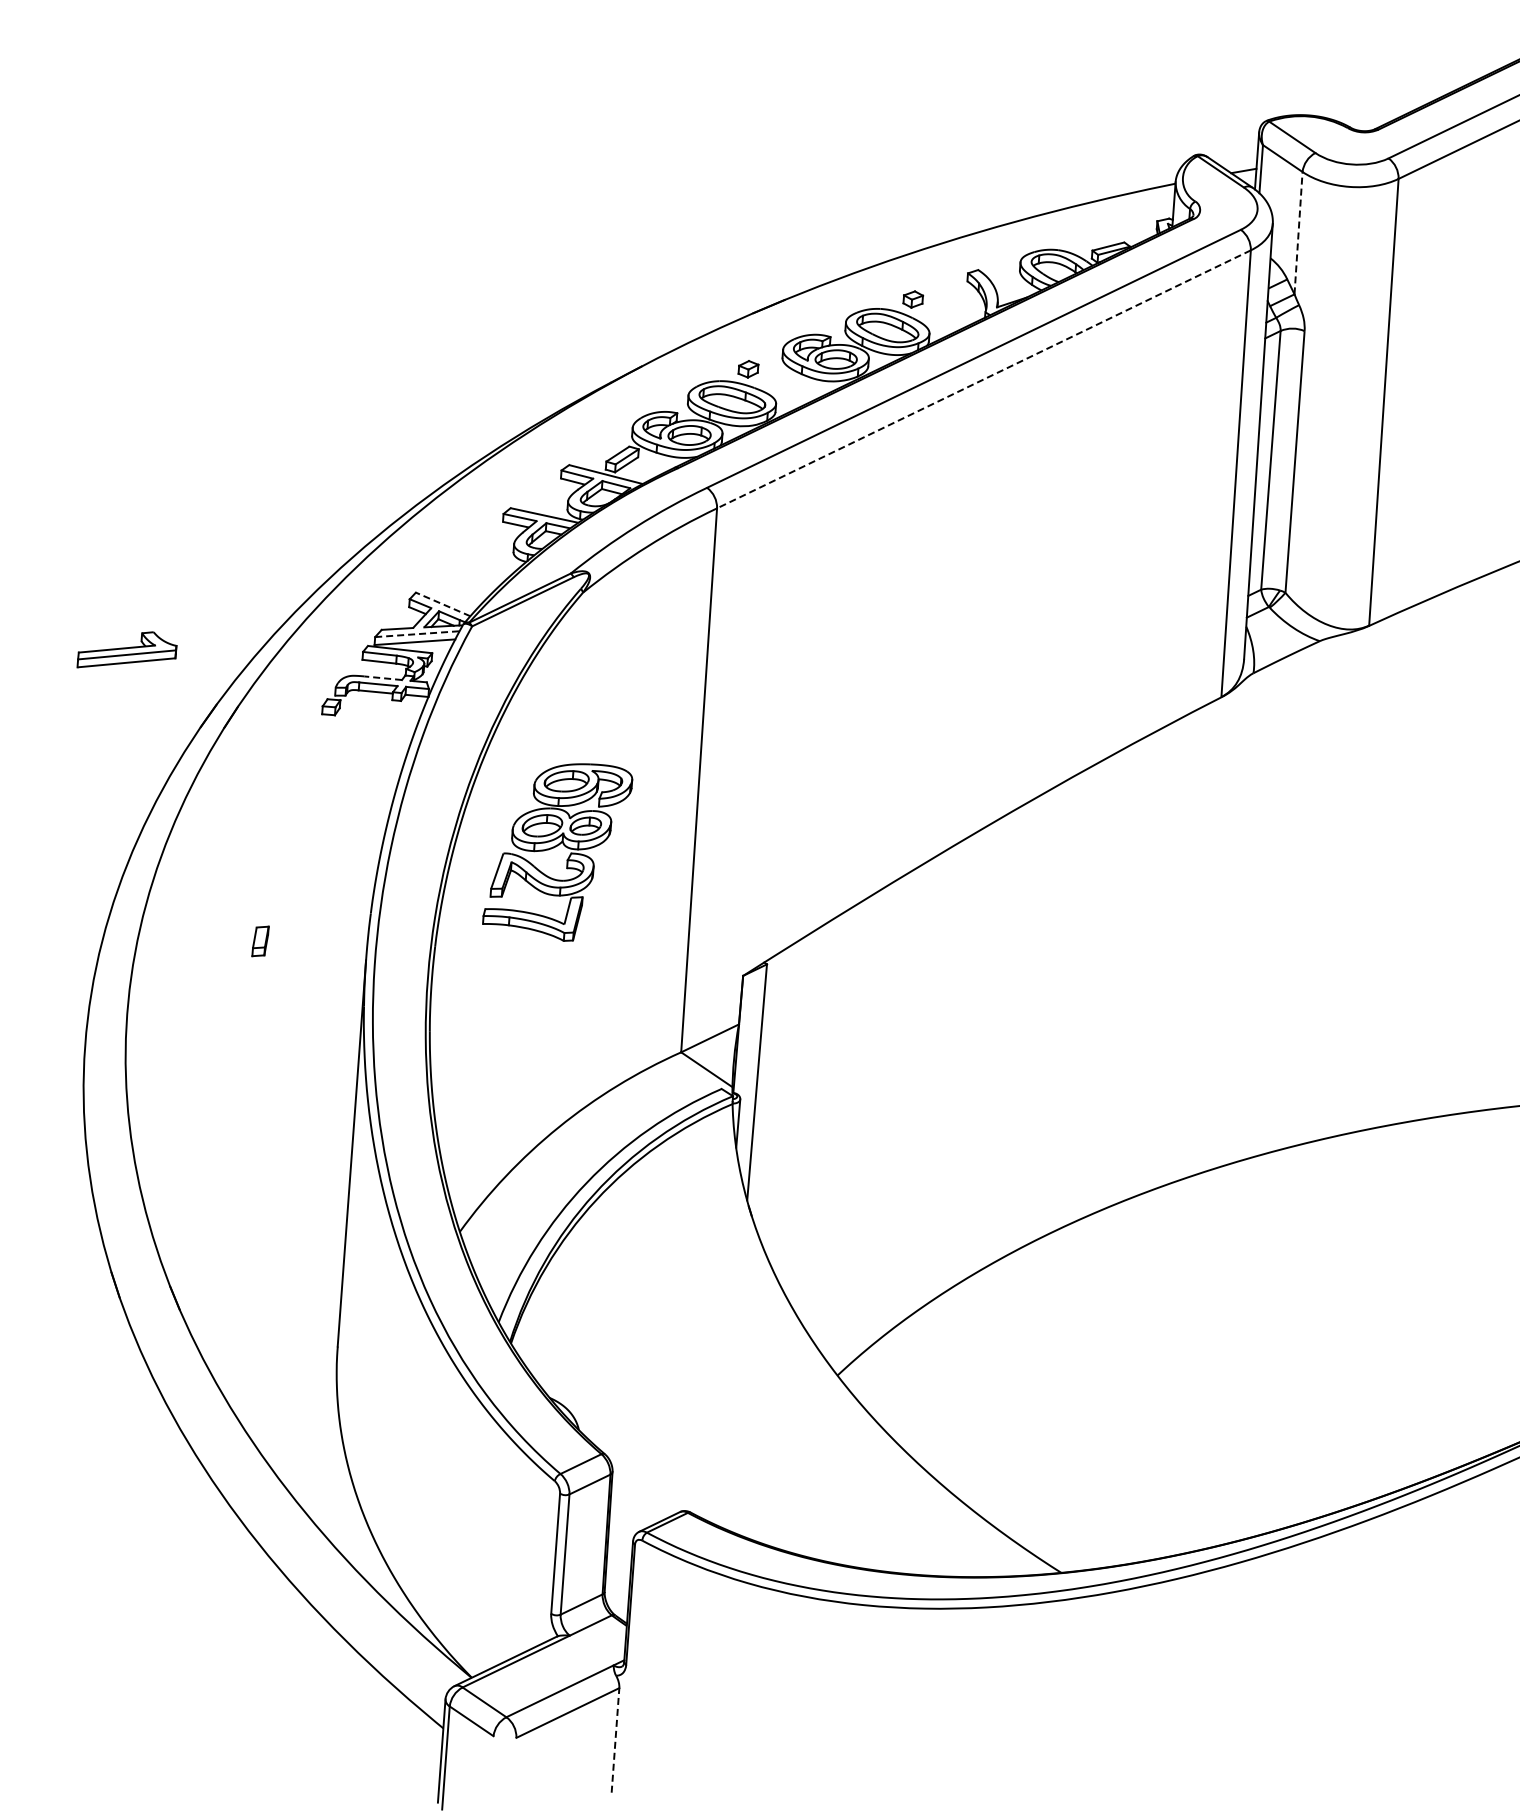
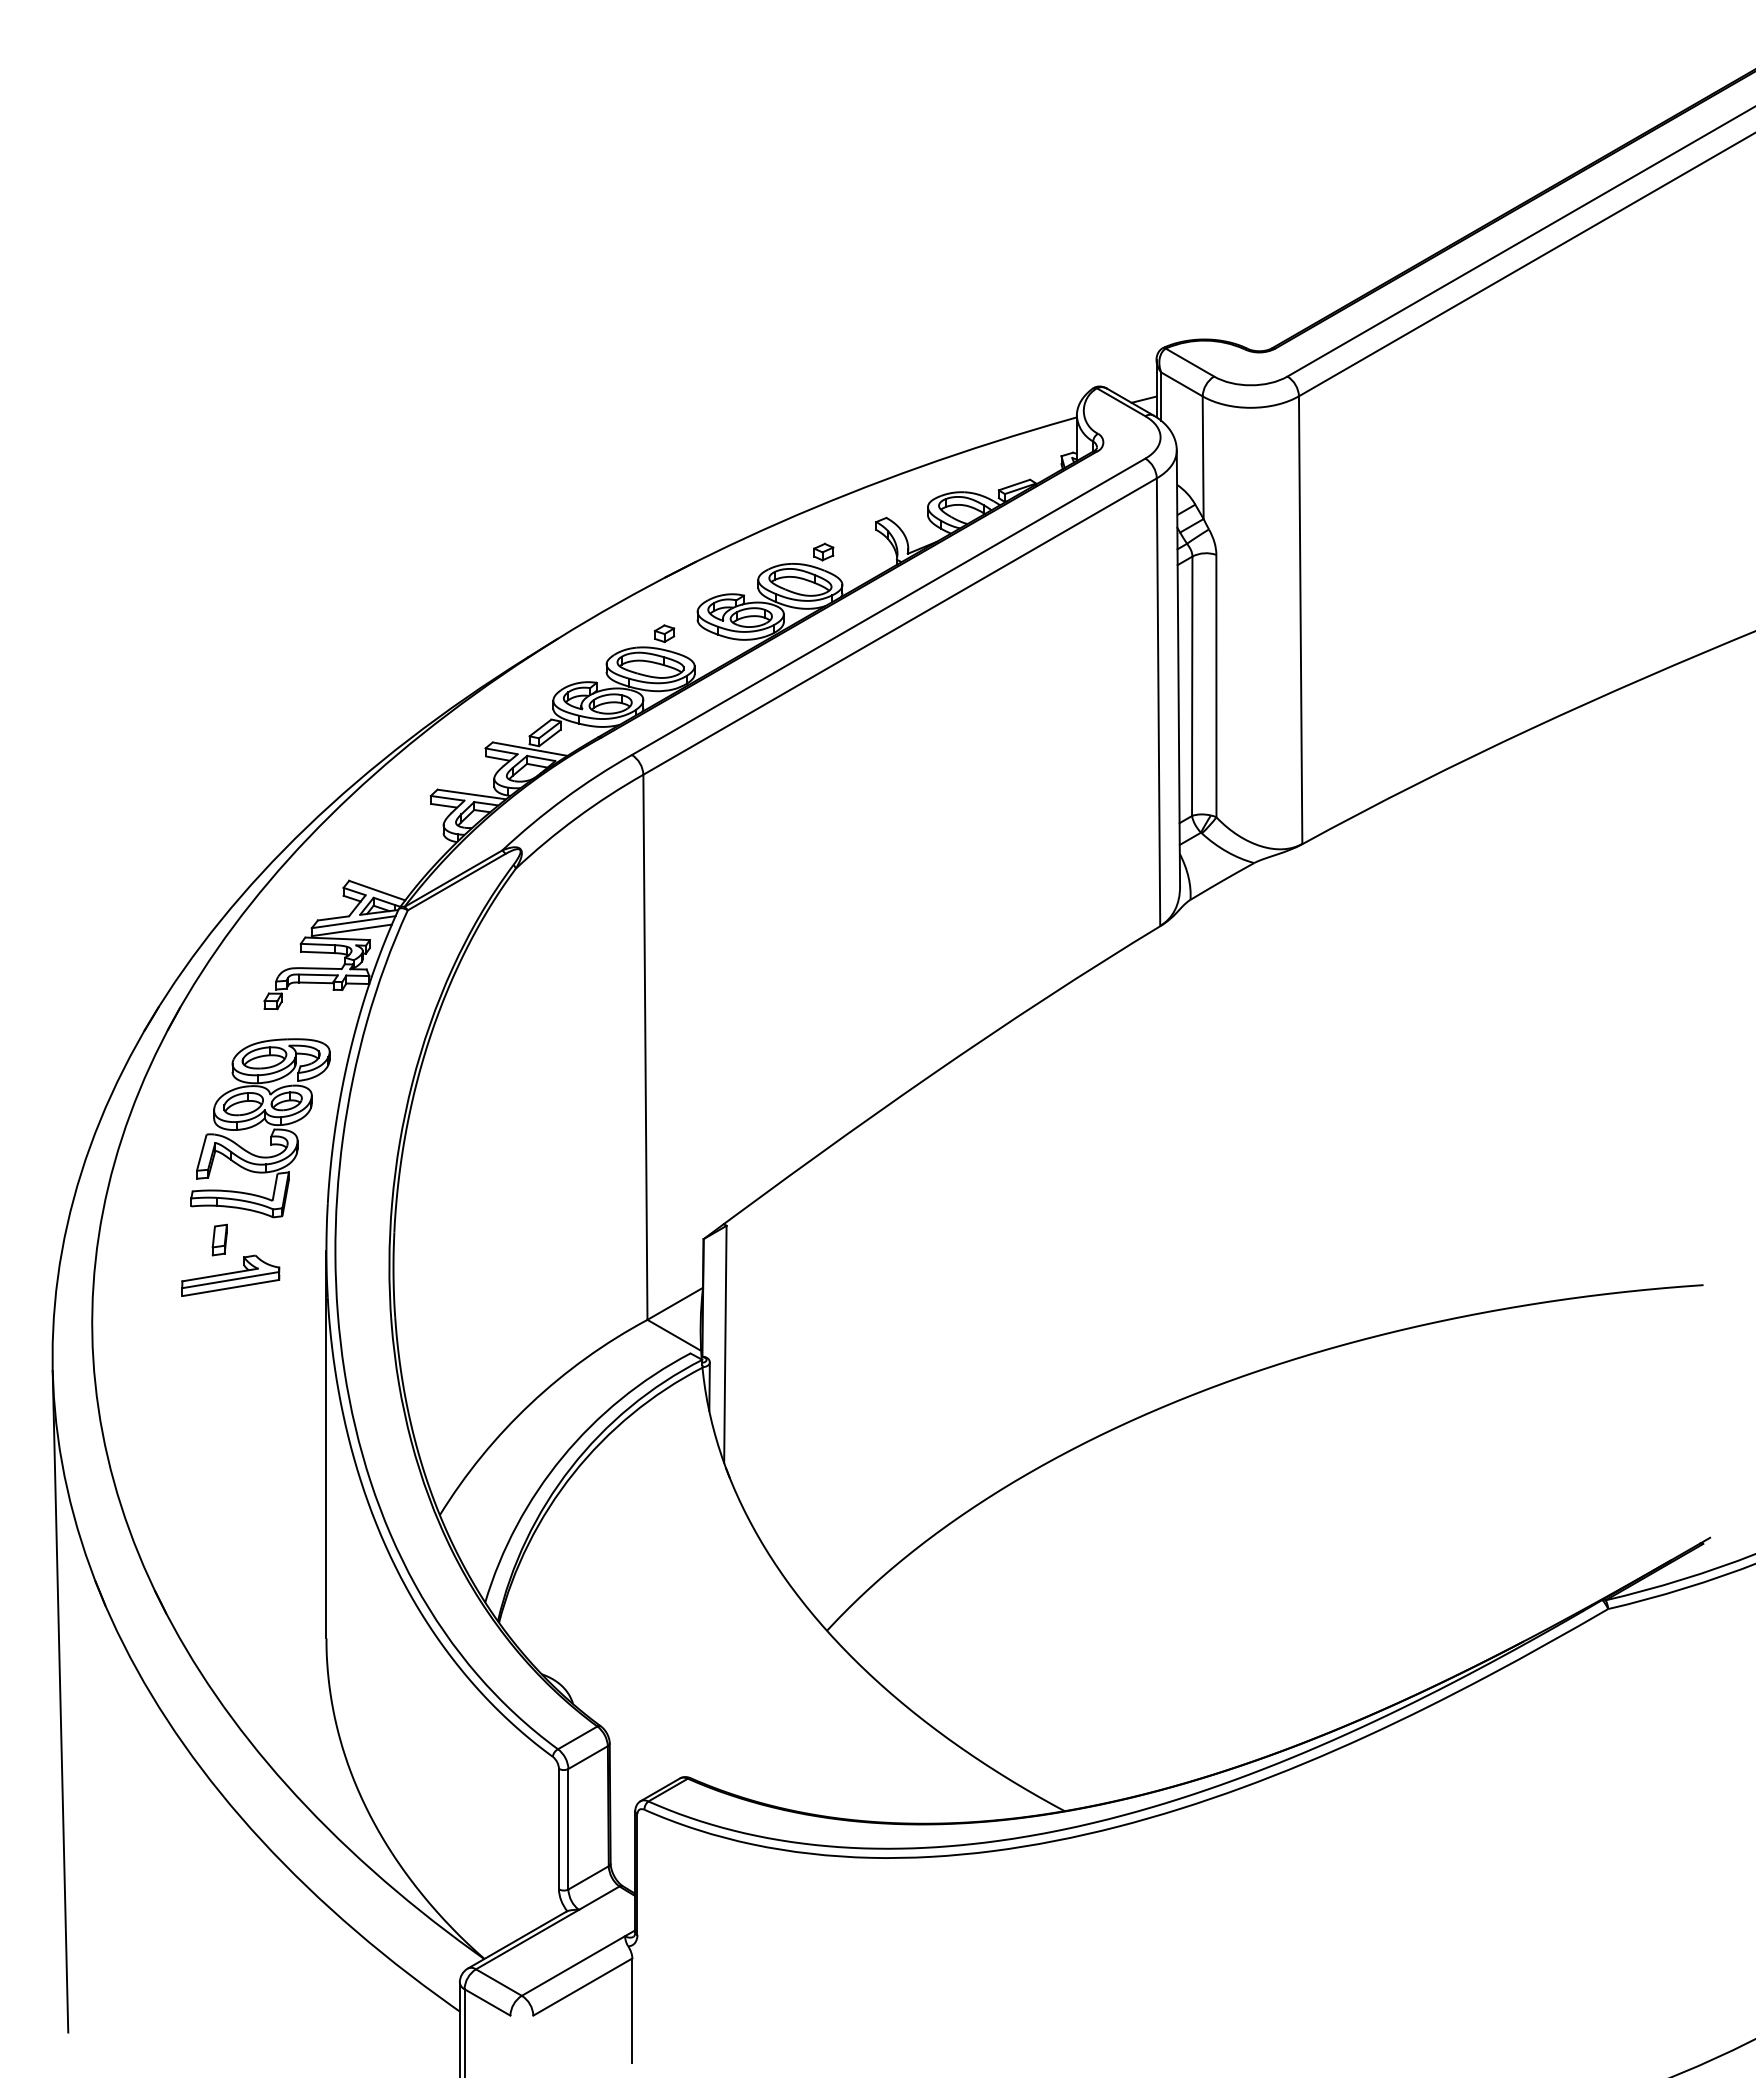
line: (1298, 232) -> (1203, 457), dashed -> solid
line: (983, 379) -> (899, 626), dashed -> solid
line: (443, 604) -> (377, 890), dashed -> solid
line: (418, 634) -> (354, 922), dashed -> solid
part: (127, 650) -> (230, 1275), moved
line: (382, 678) -> (322, 968), dashed -> solid
part: (557, 851) -> (260, 1128), moved
line: (67, 1389) -> (60, 1701), added
line: (615, 1739) -> (632, 2010), dashed -> solid

